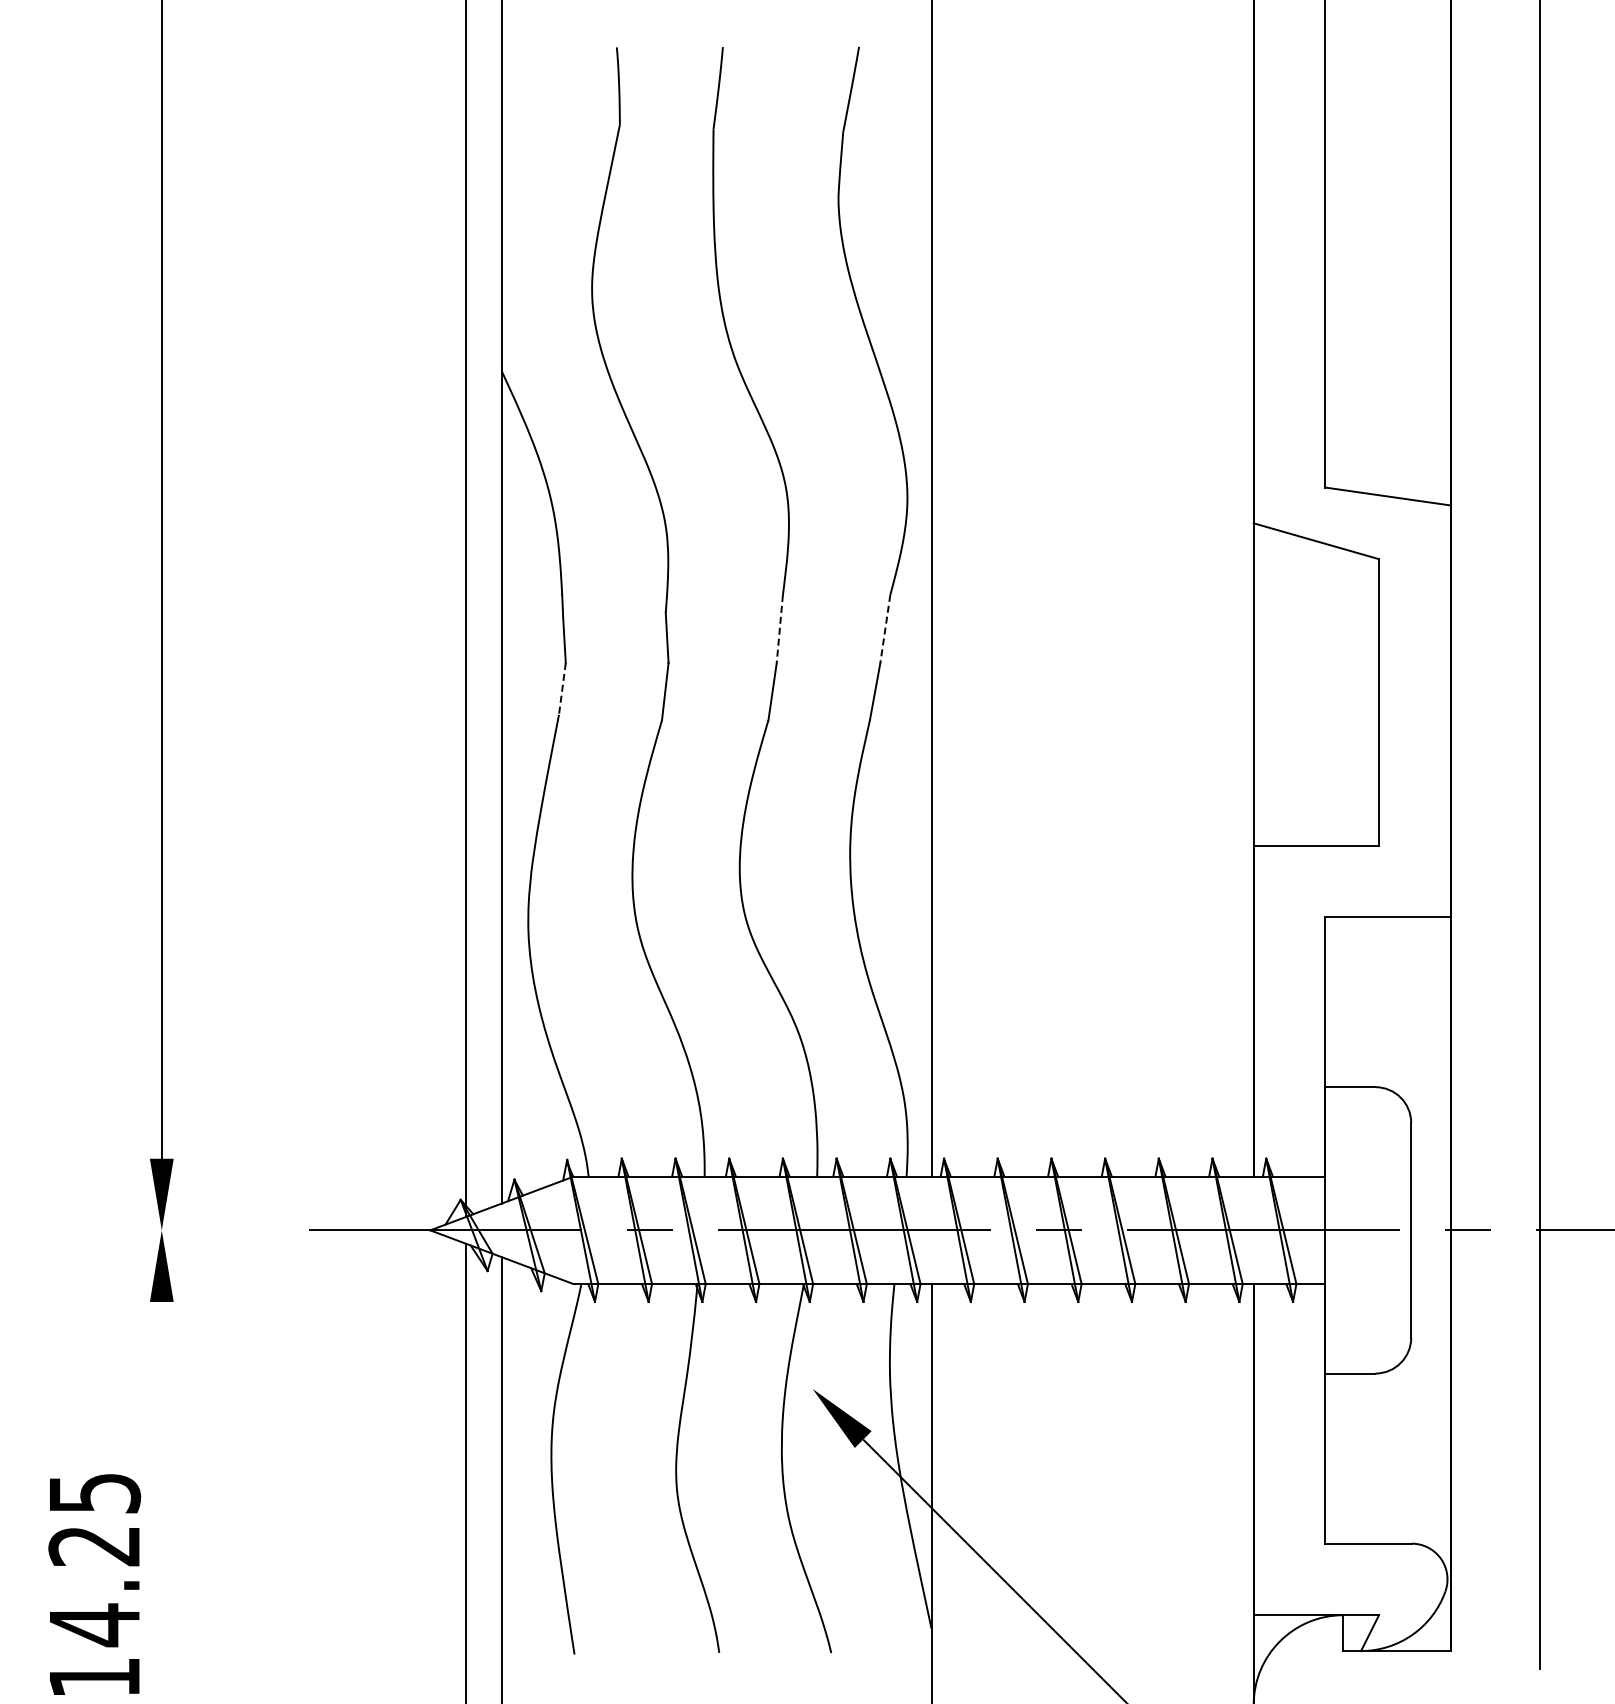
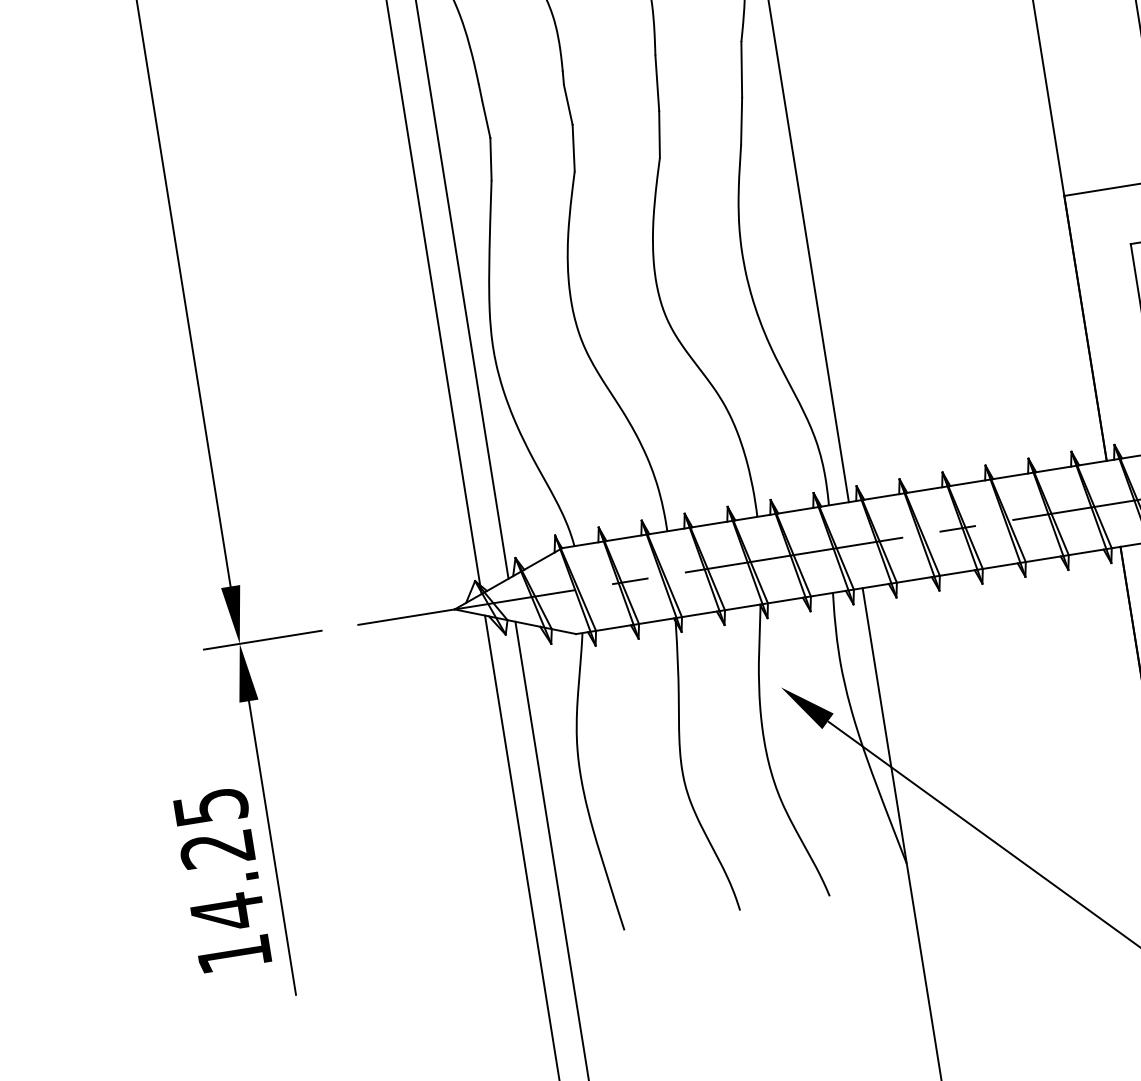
line: (779, 629) -> (657, 83), dashed -> solid
line: (885, 629) -> (741, 70), dashed -> solid
line: (562, 689) -> (491, 159), dashed -> solid
line: (190, 1230) -> (262, 640), added
line: (161, 1484) -> (272, 847), added
text: (94, 1584) -> (222, 879), moved

